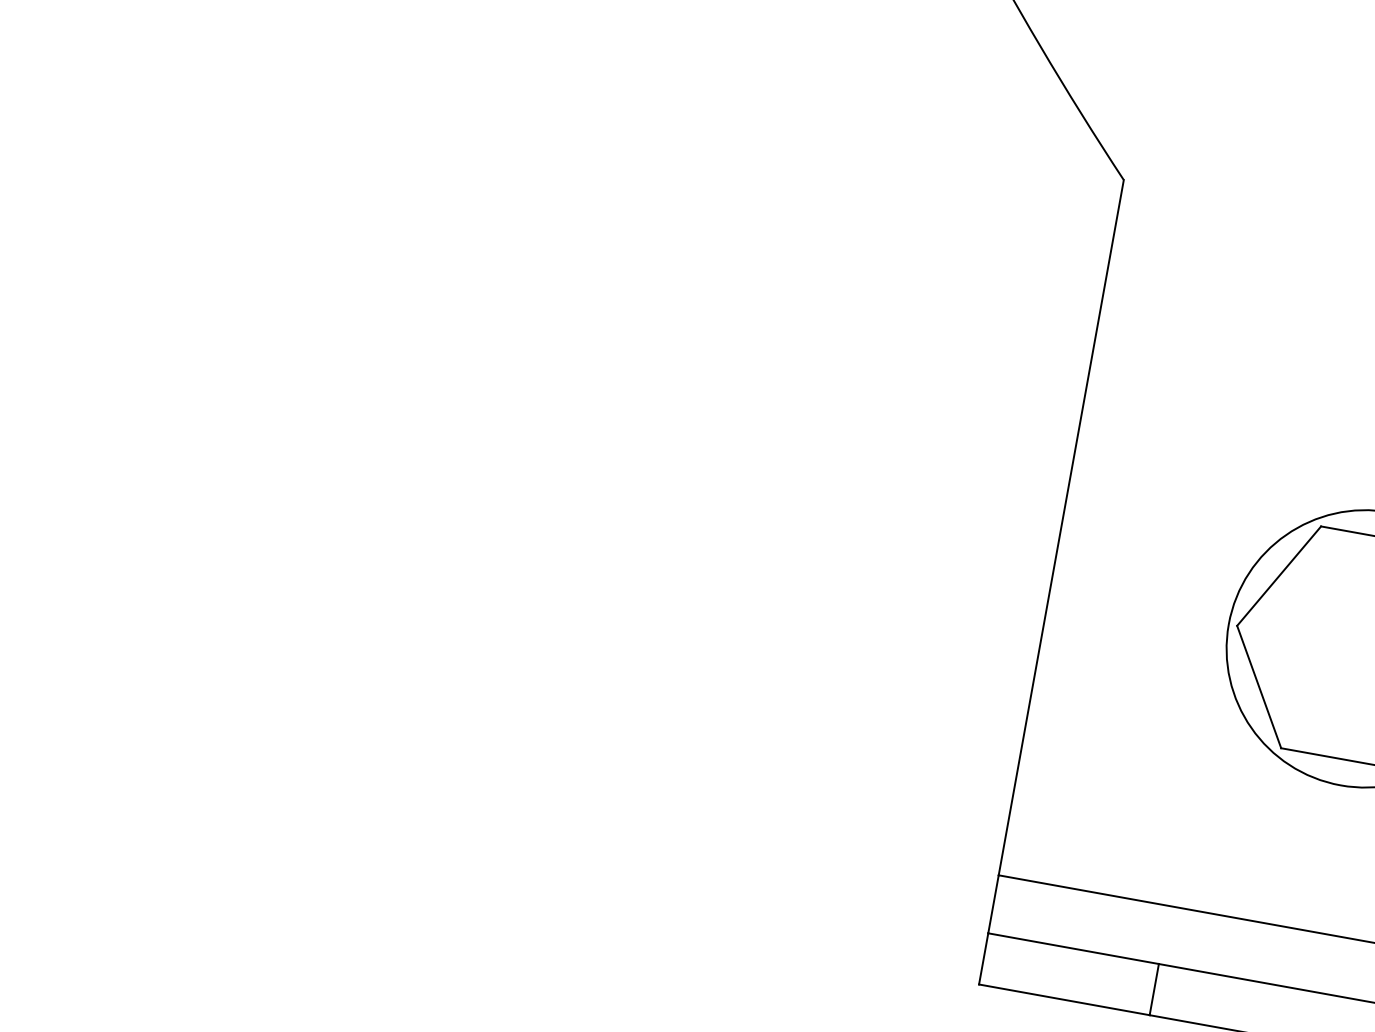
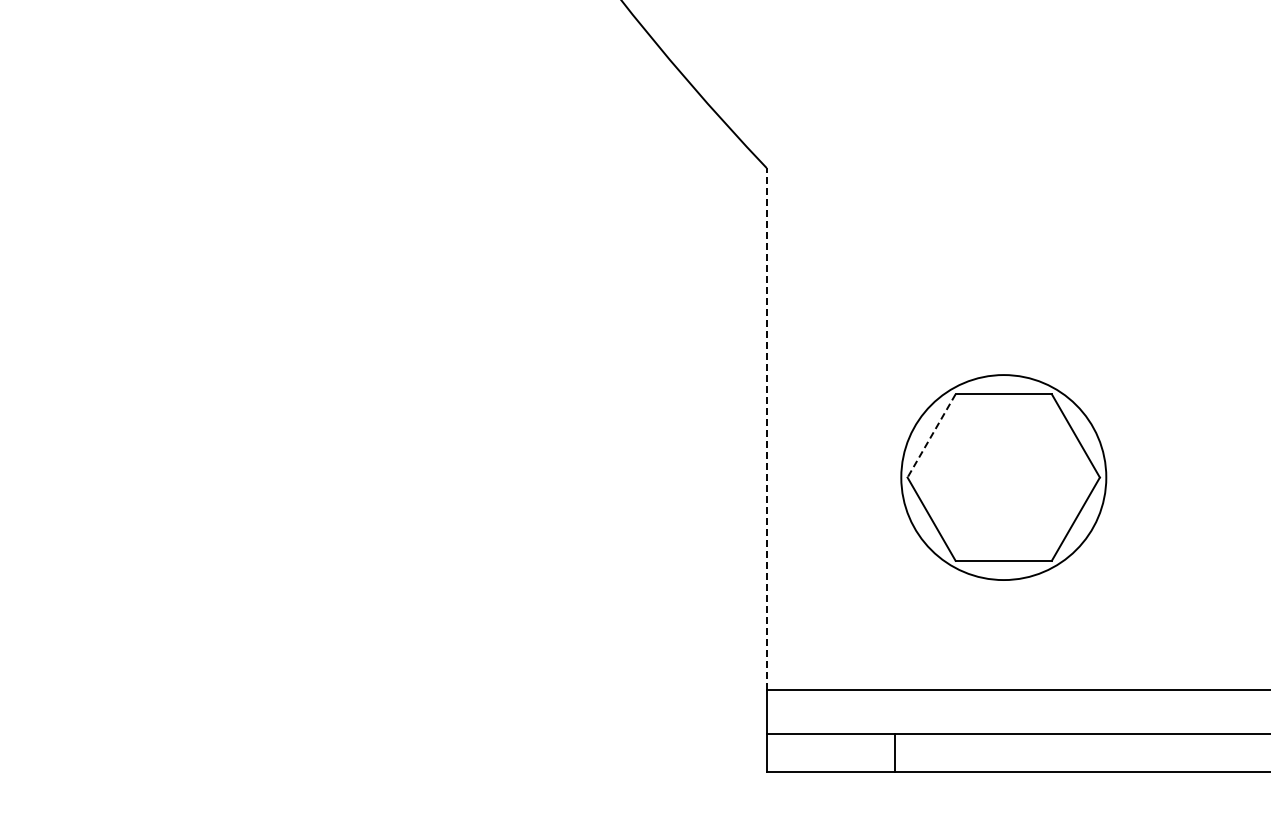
line: (1061, 526) -> (766, 428), solid -> dashed
line: (1278, 576) -> (931, 436), solid -> dashed

